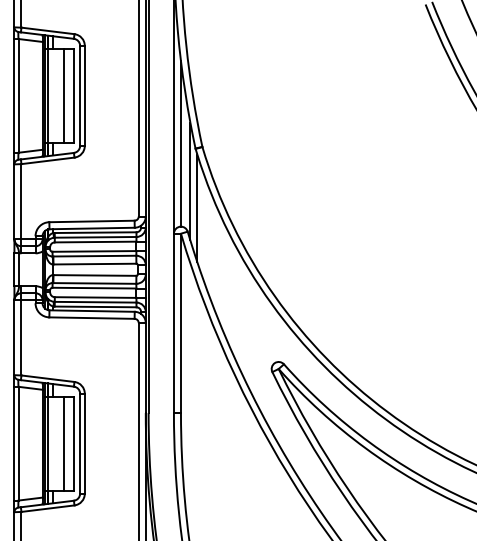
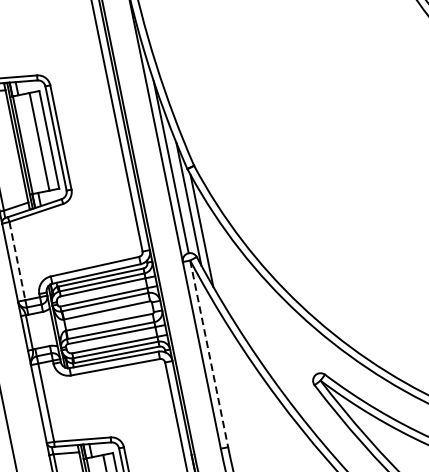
line: (21, 201) -> (17, 260), solid -> dashed
line: (180, 323) -> (208, 354), solid -> dashed

